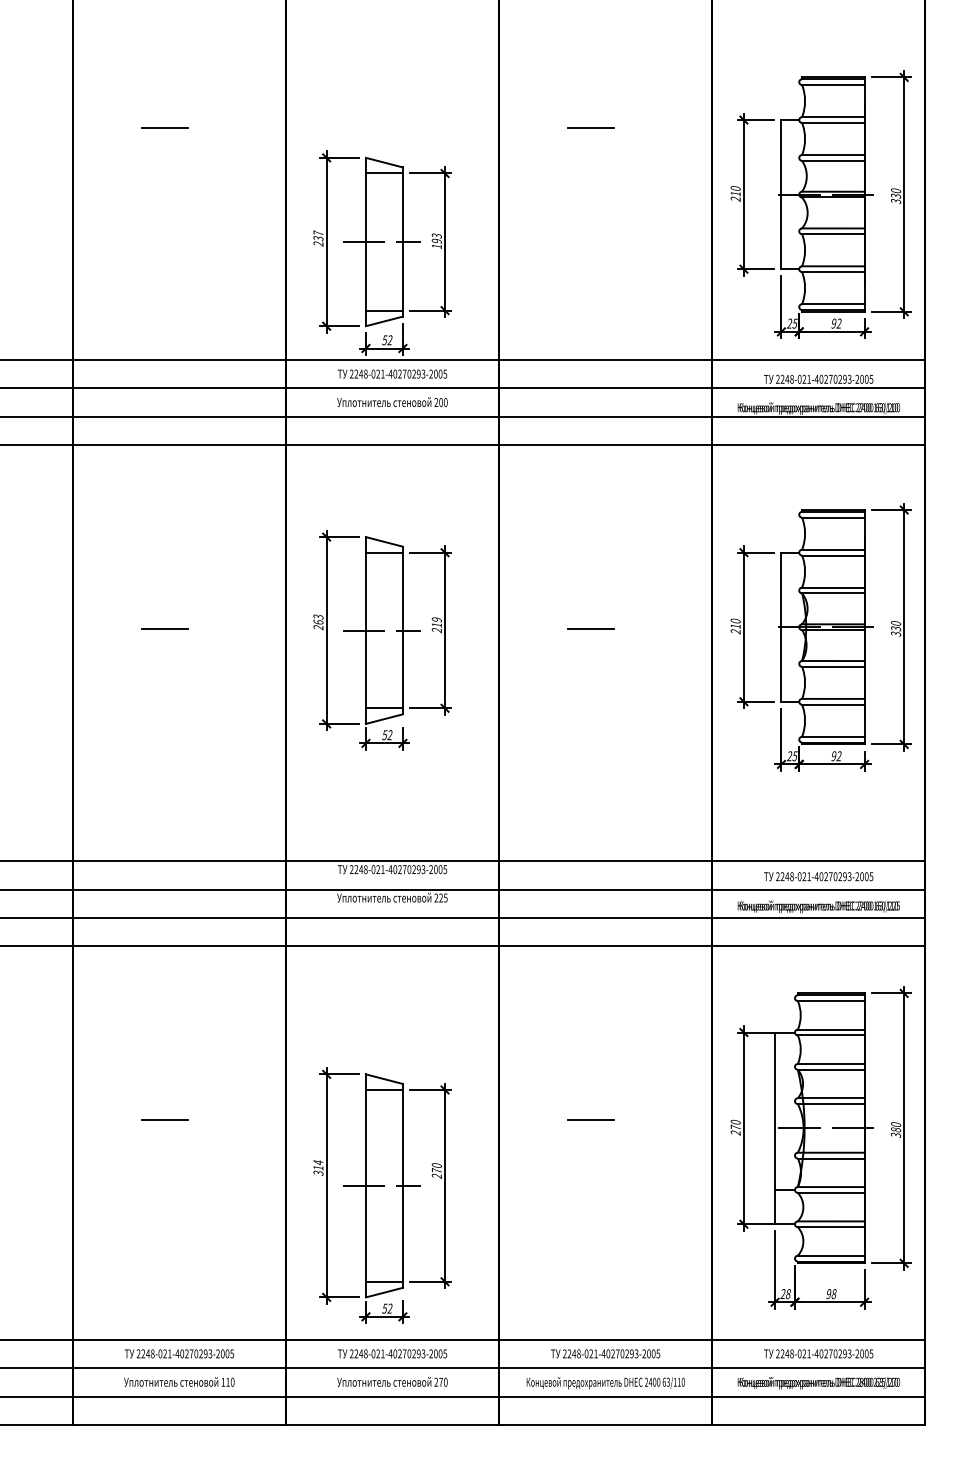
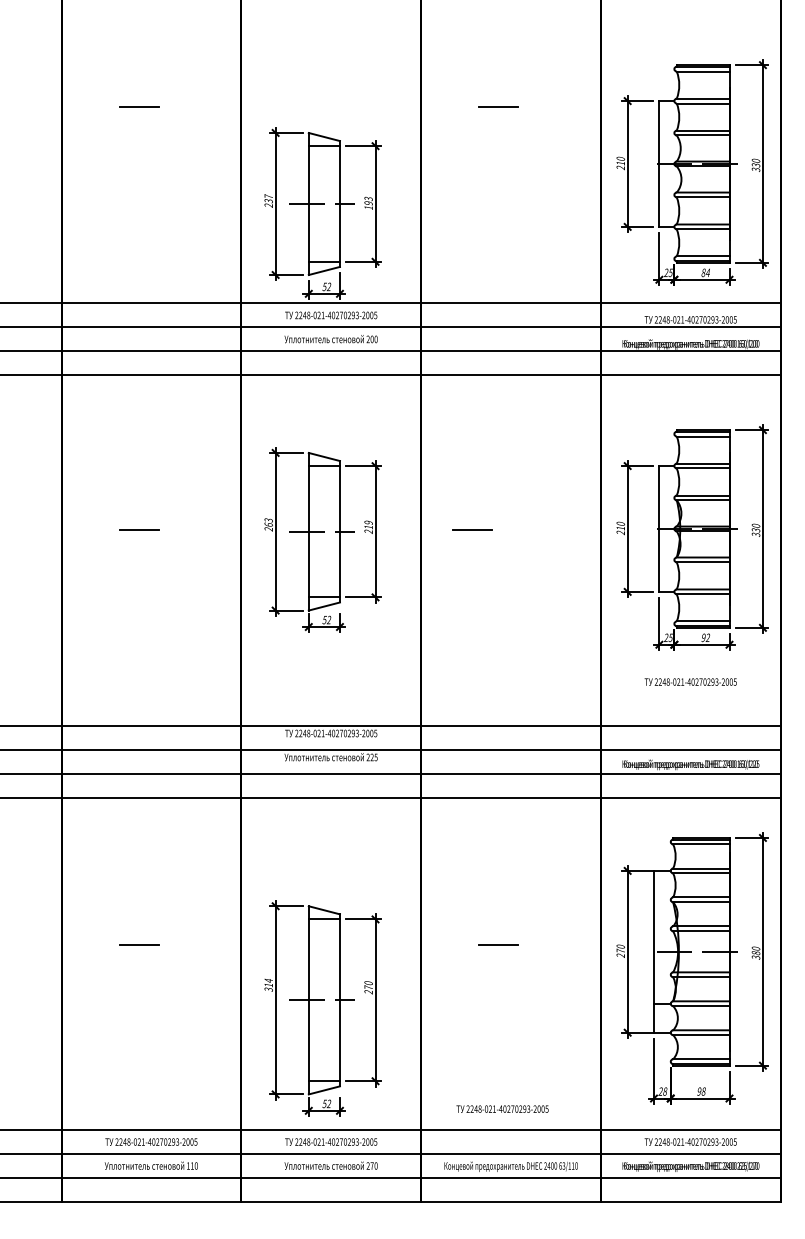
text: (836, 323) -> (705, 272), 92 -> 84
line: (590, 628) -> (472, 530), moved
text: (818, 876) -> (690, 681), moved
text: (605, 1353) -> (502, 1108), moved

